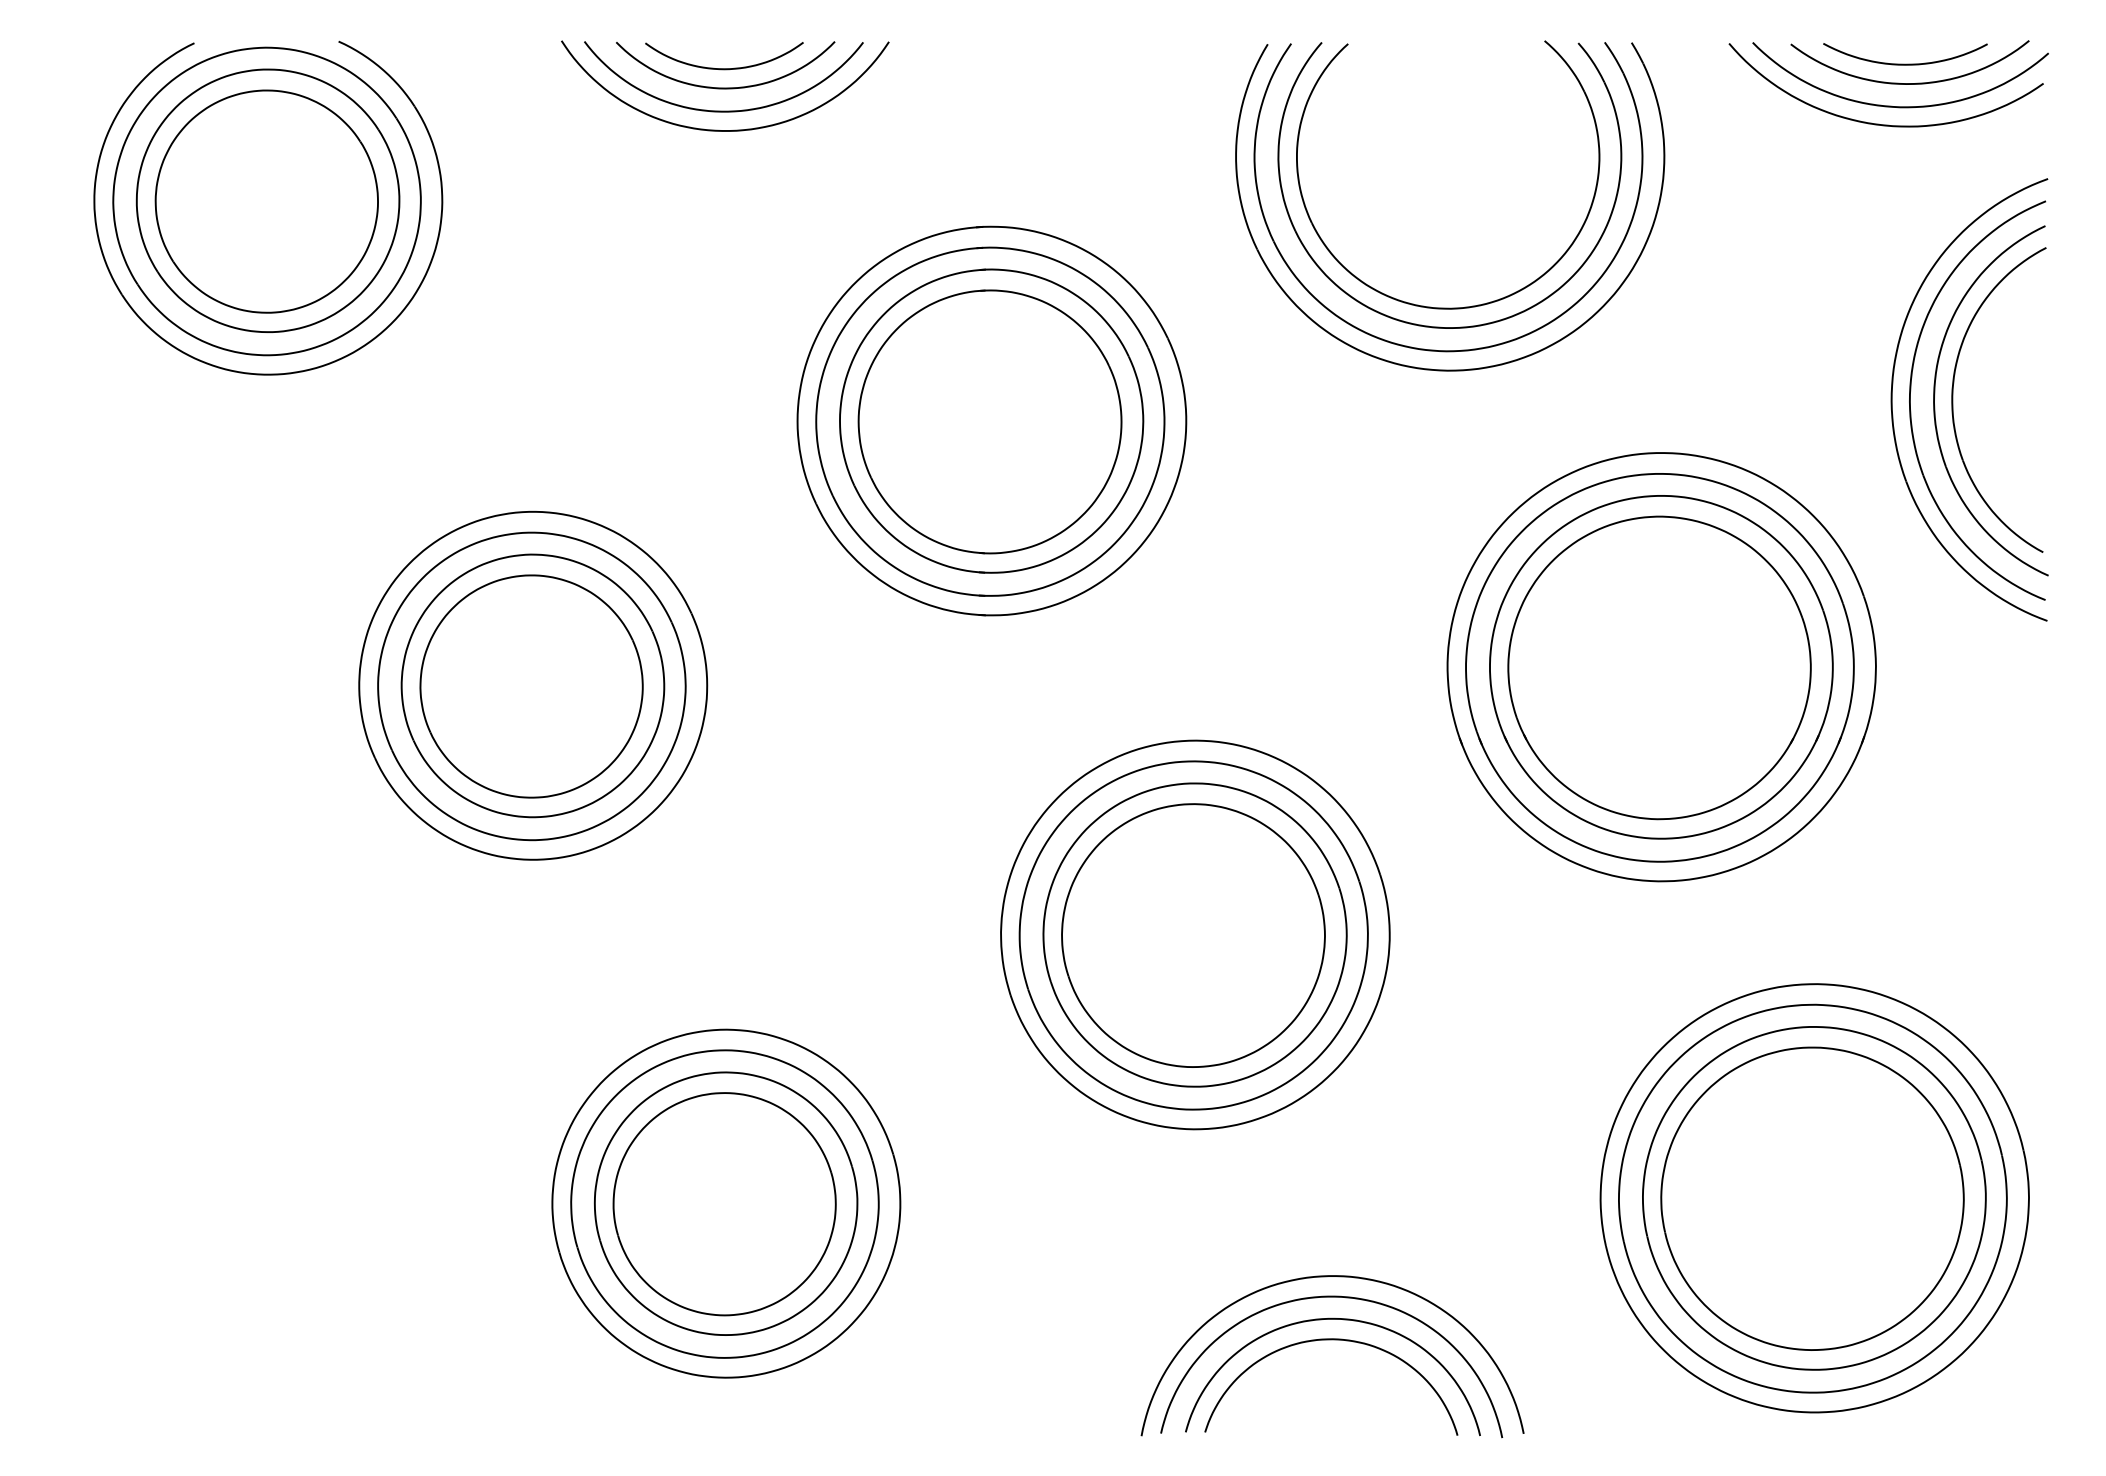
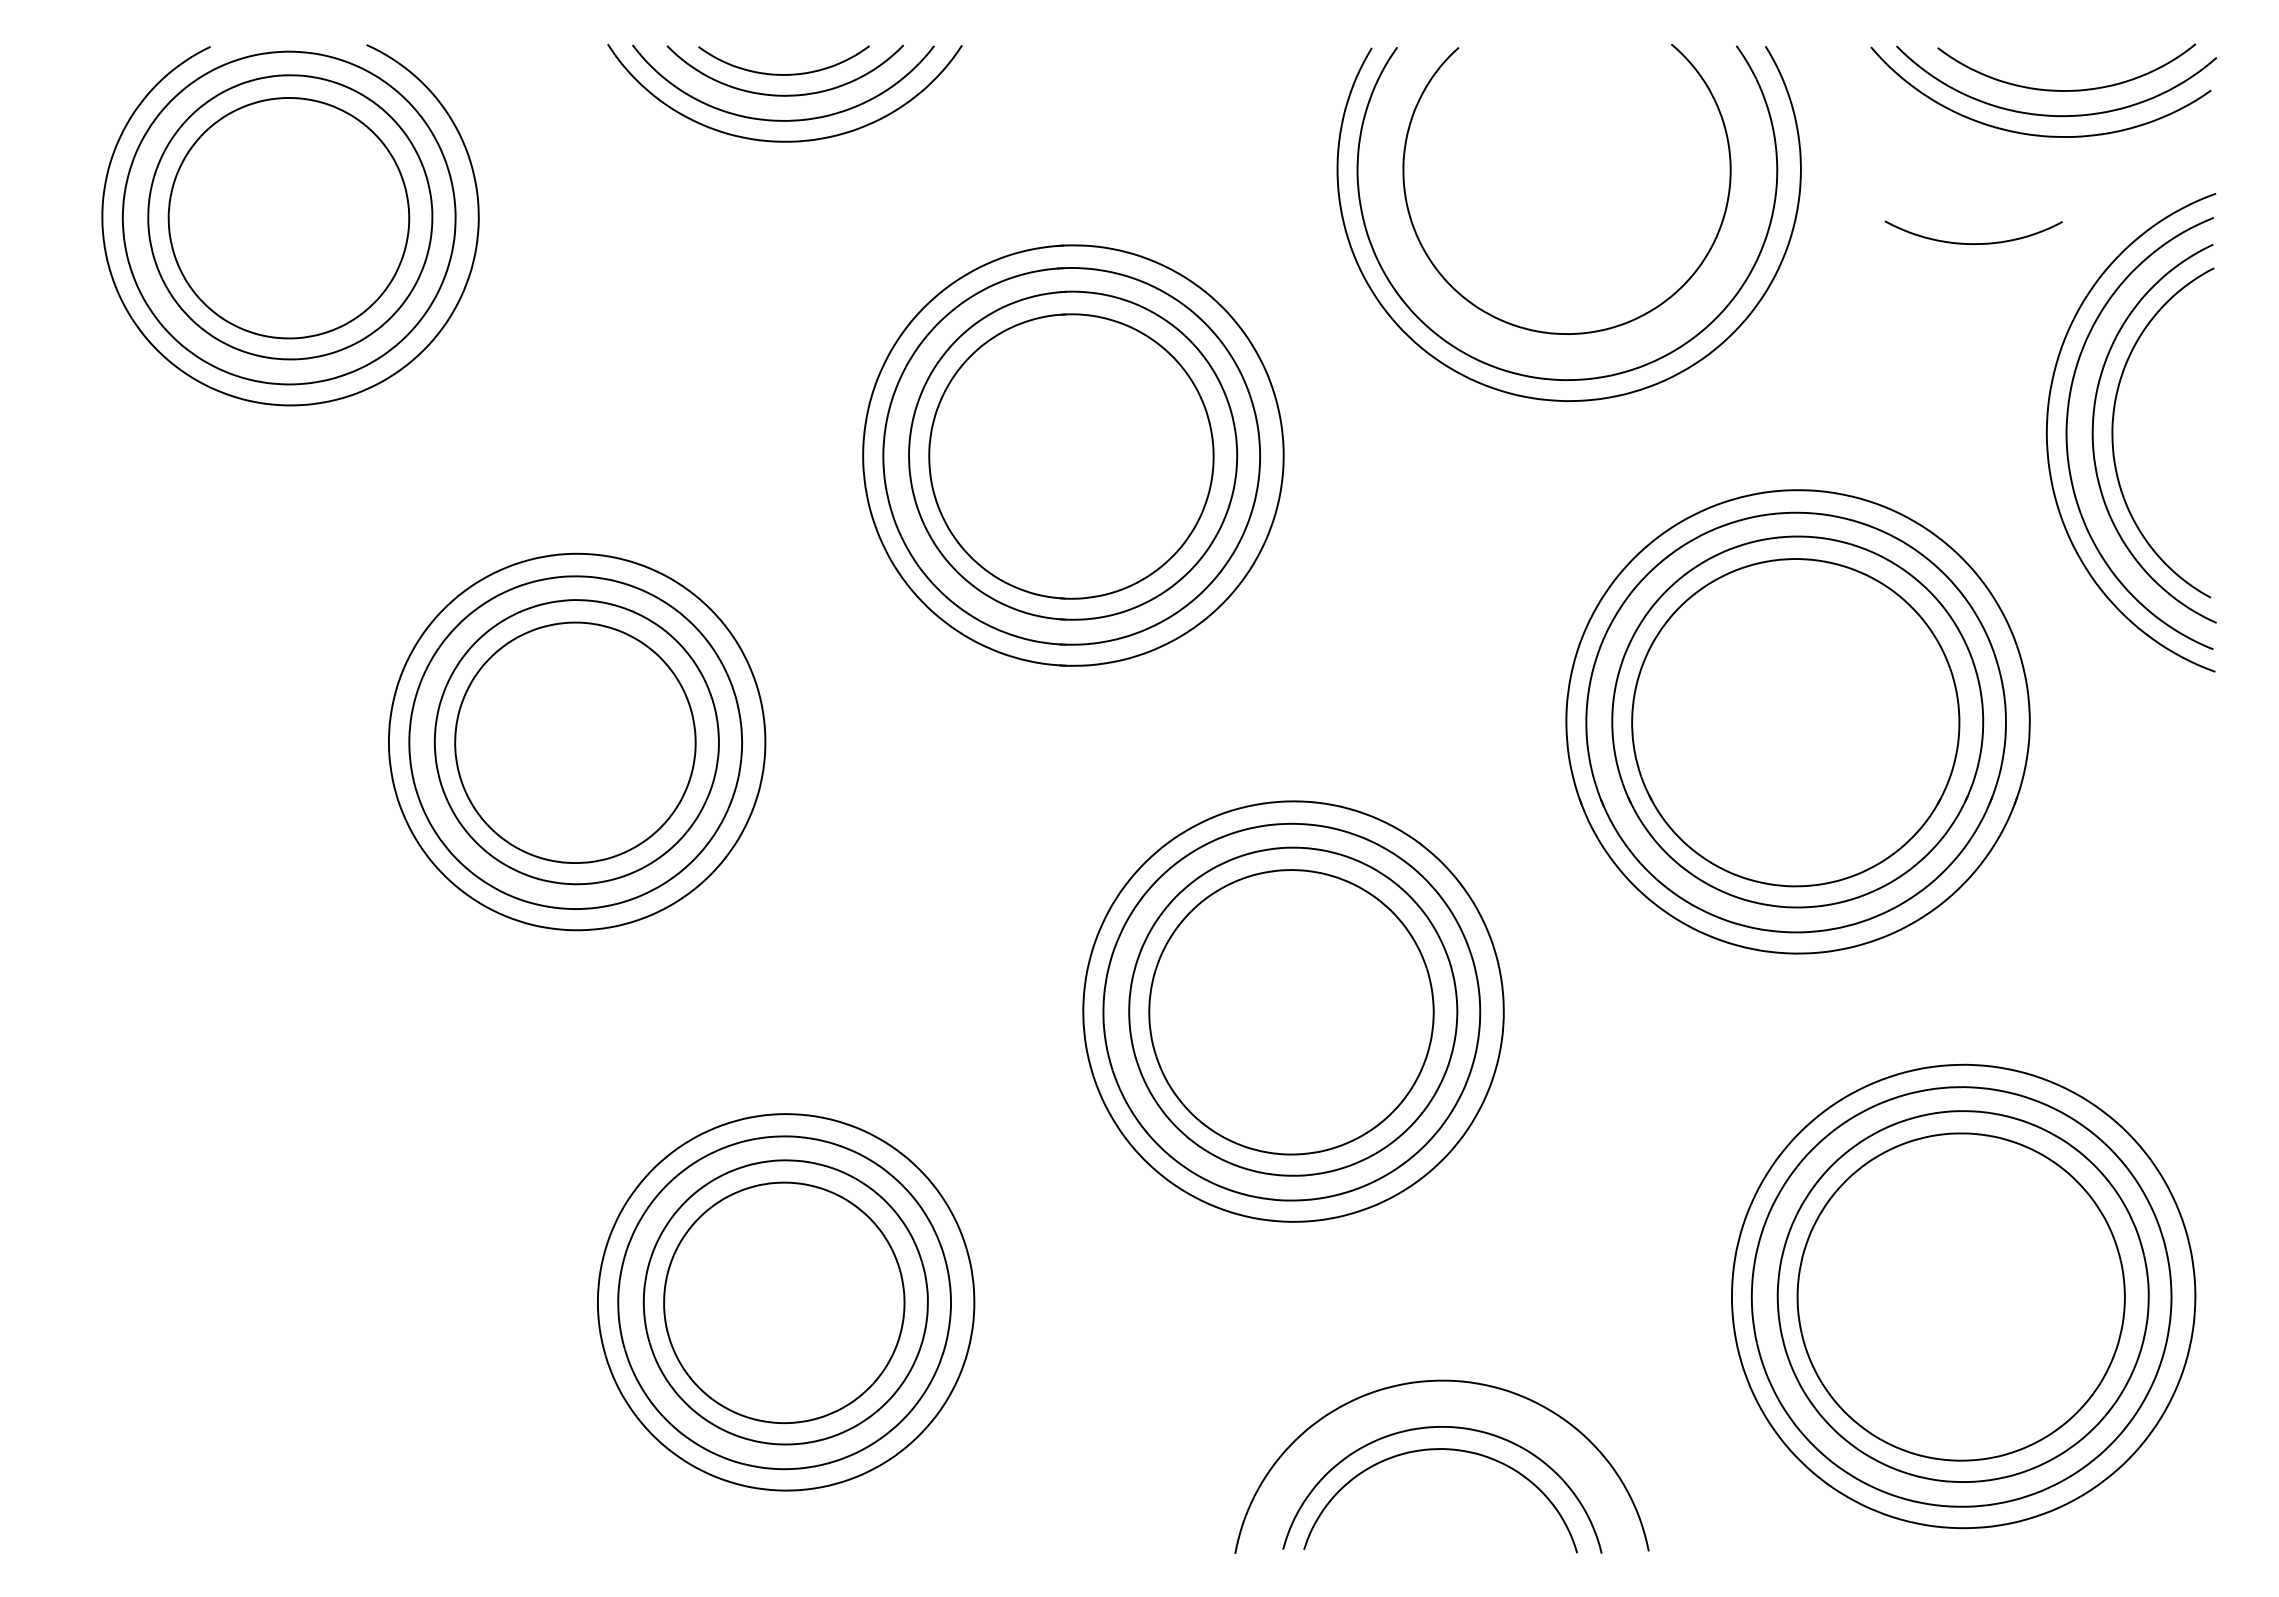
curve: (1905, 64) -> (1973, 243), moved
part: (1442, 326) -> (1560, 353), removed
curve: (1320, 1298) -> (1428, 1404), removed

